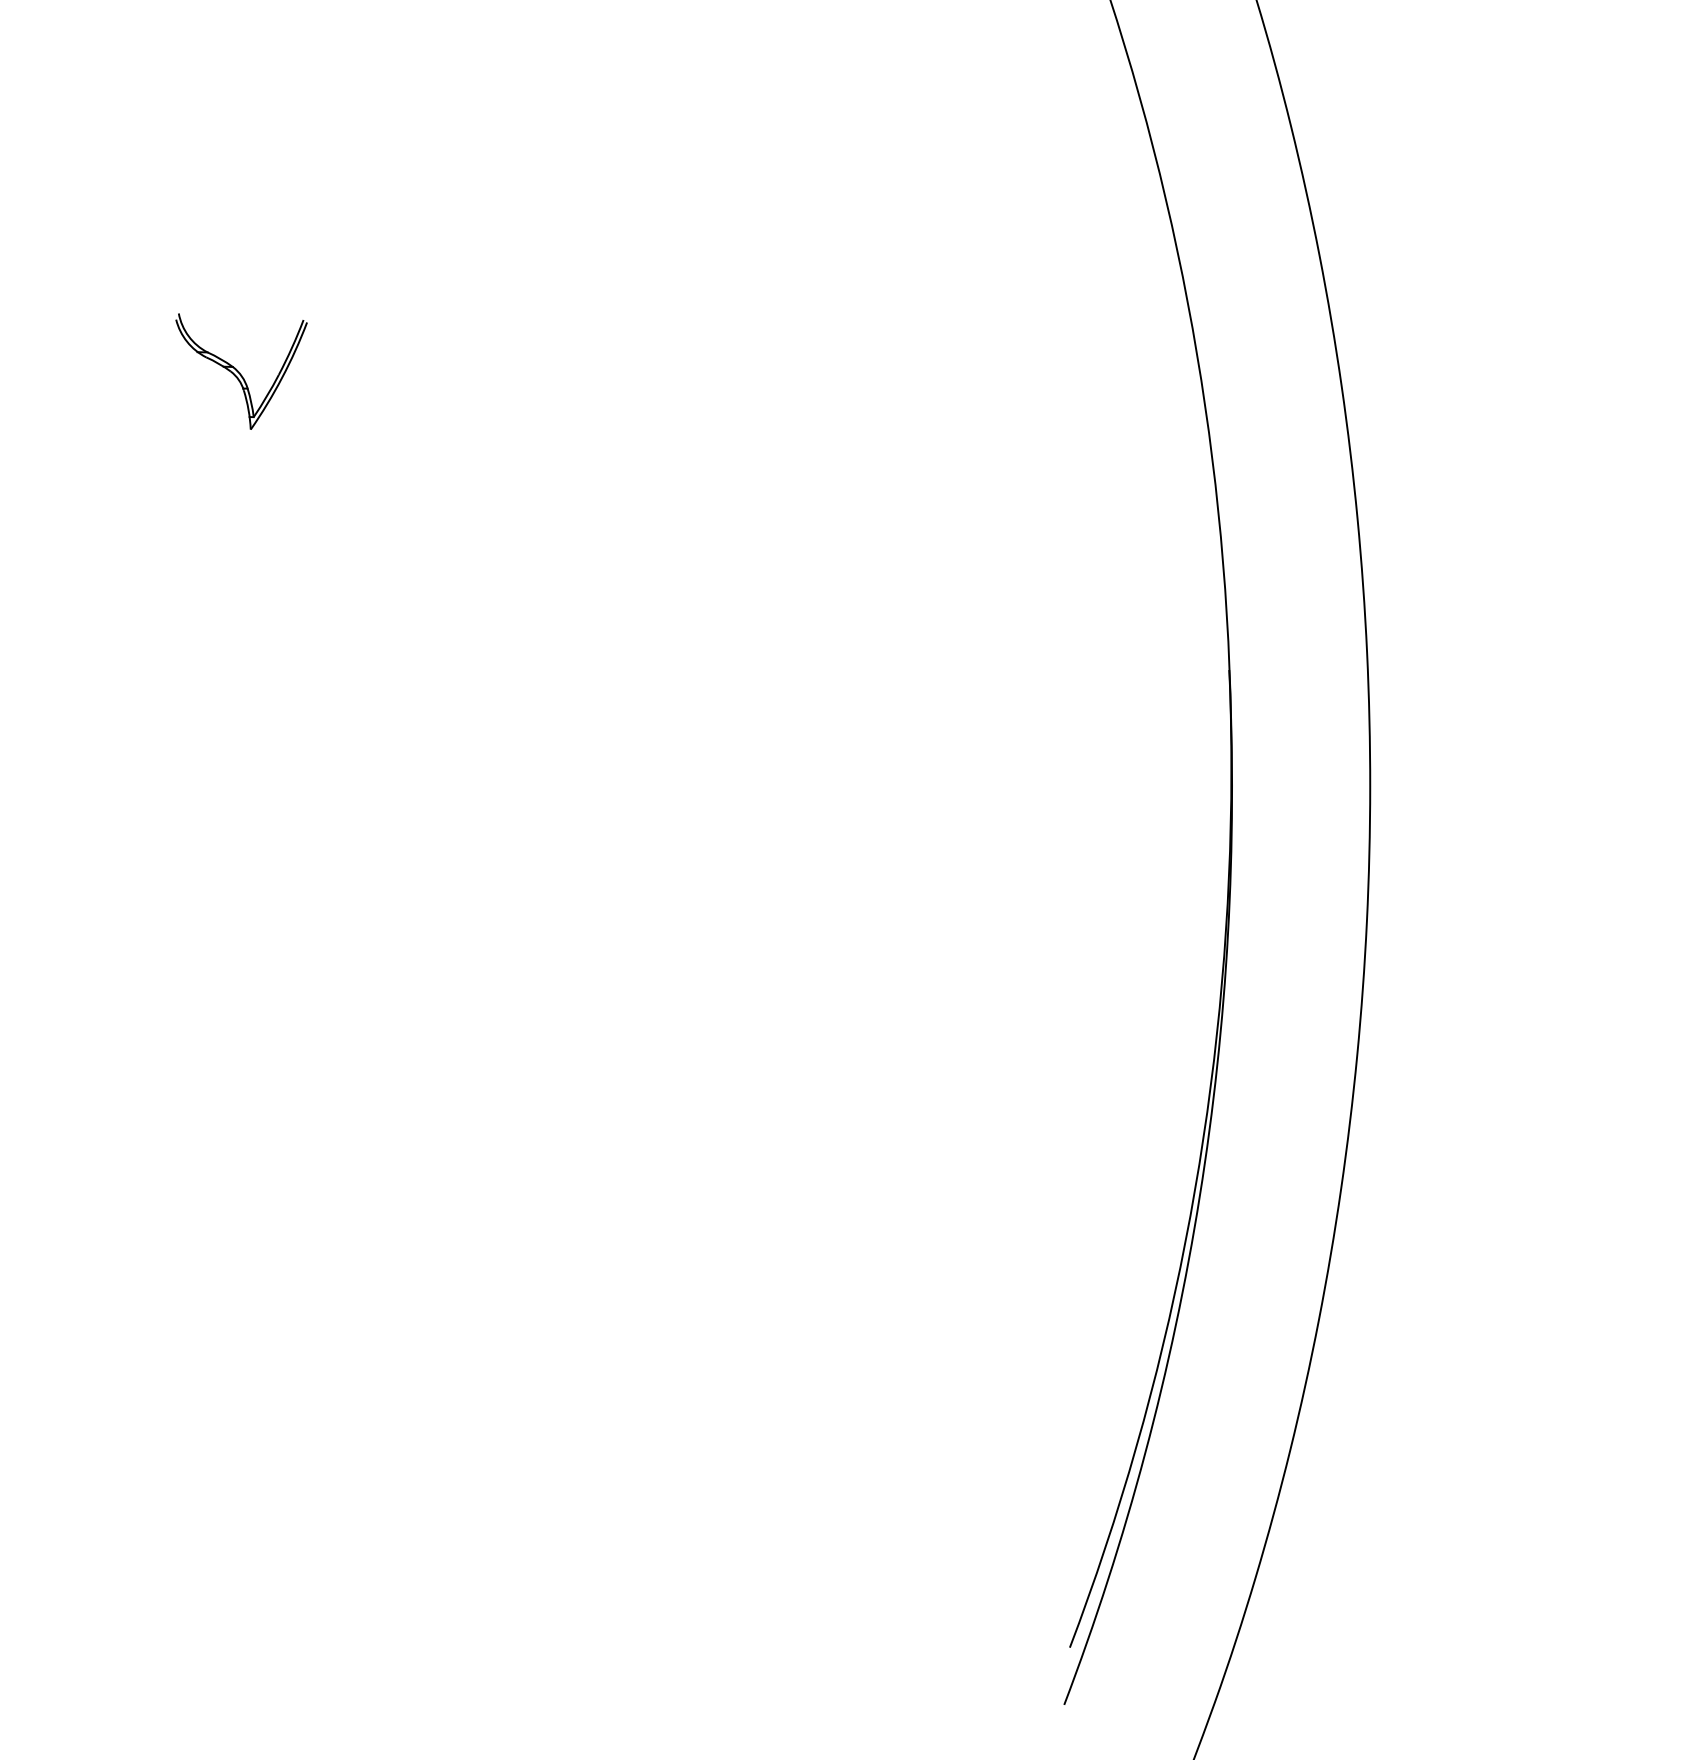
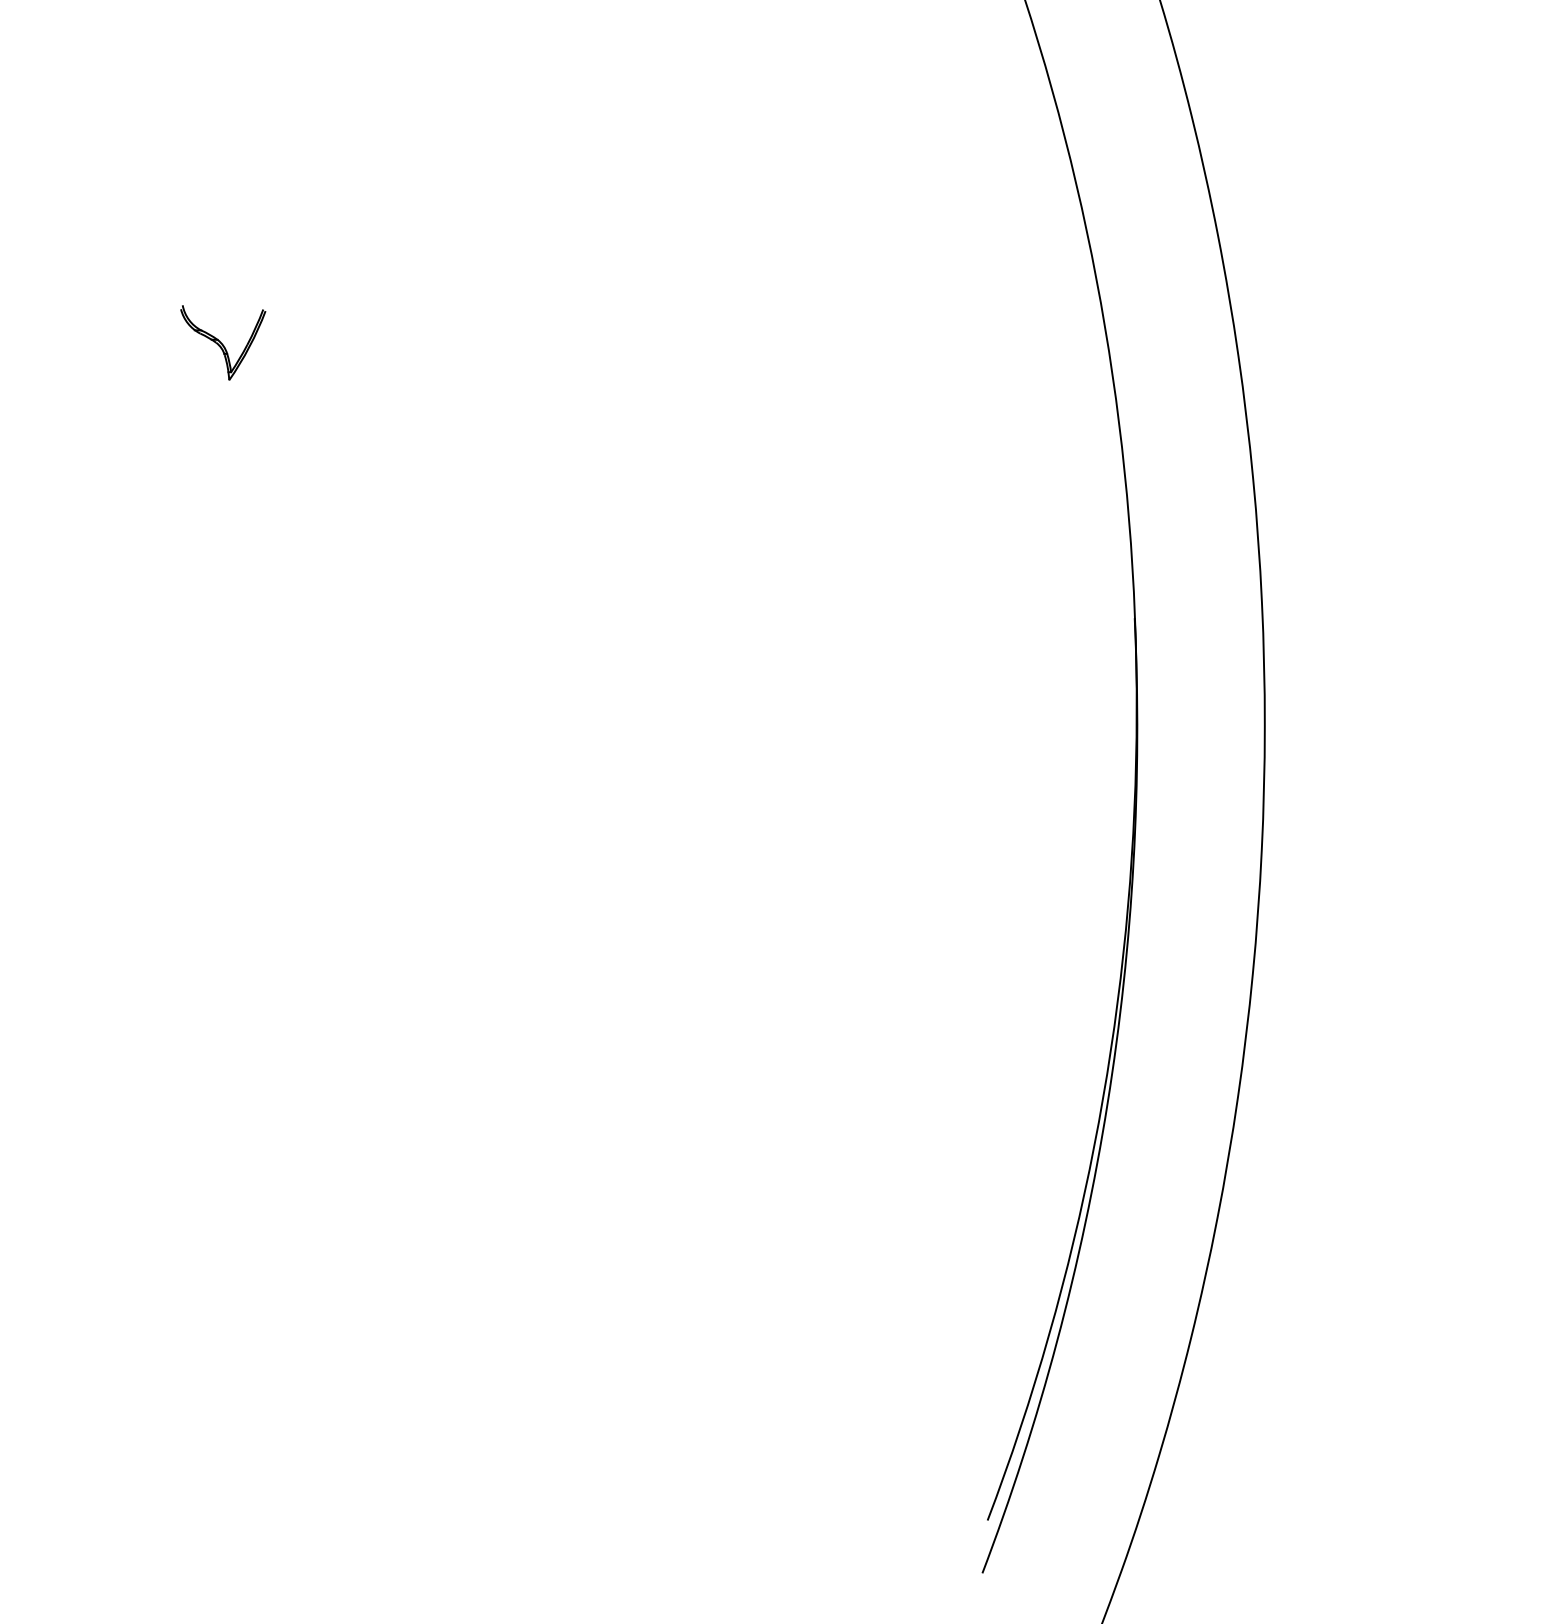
part: (241, 371) -> (223, 342), size x0.7

